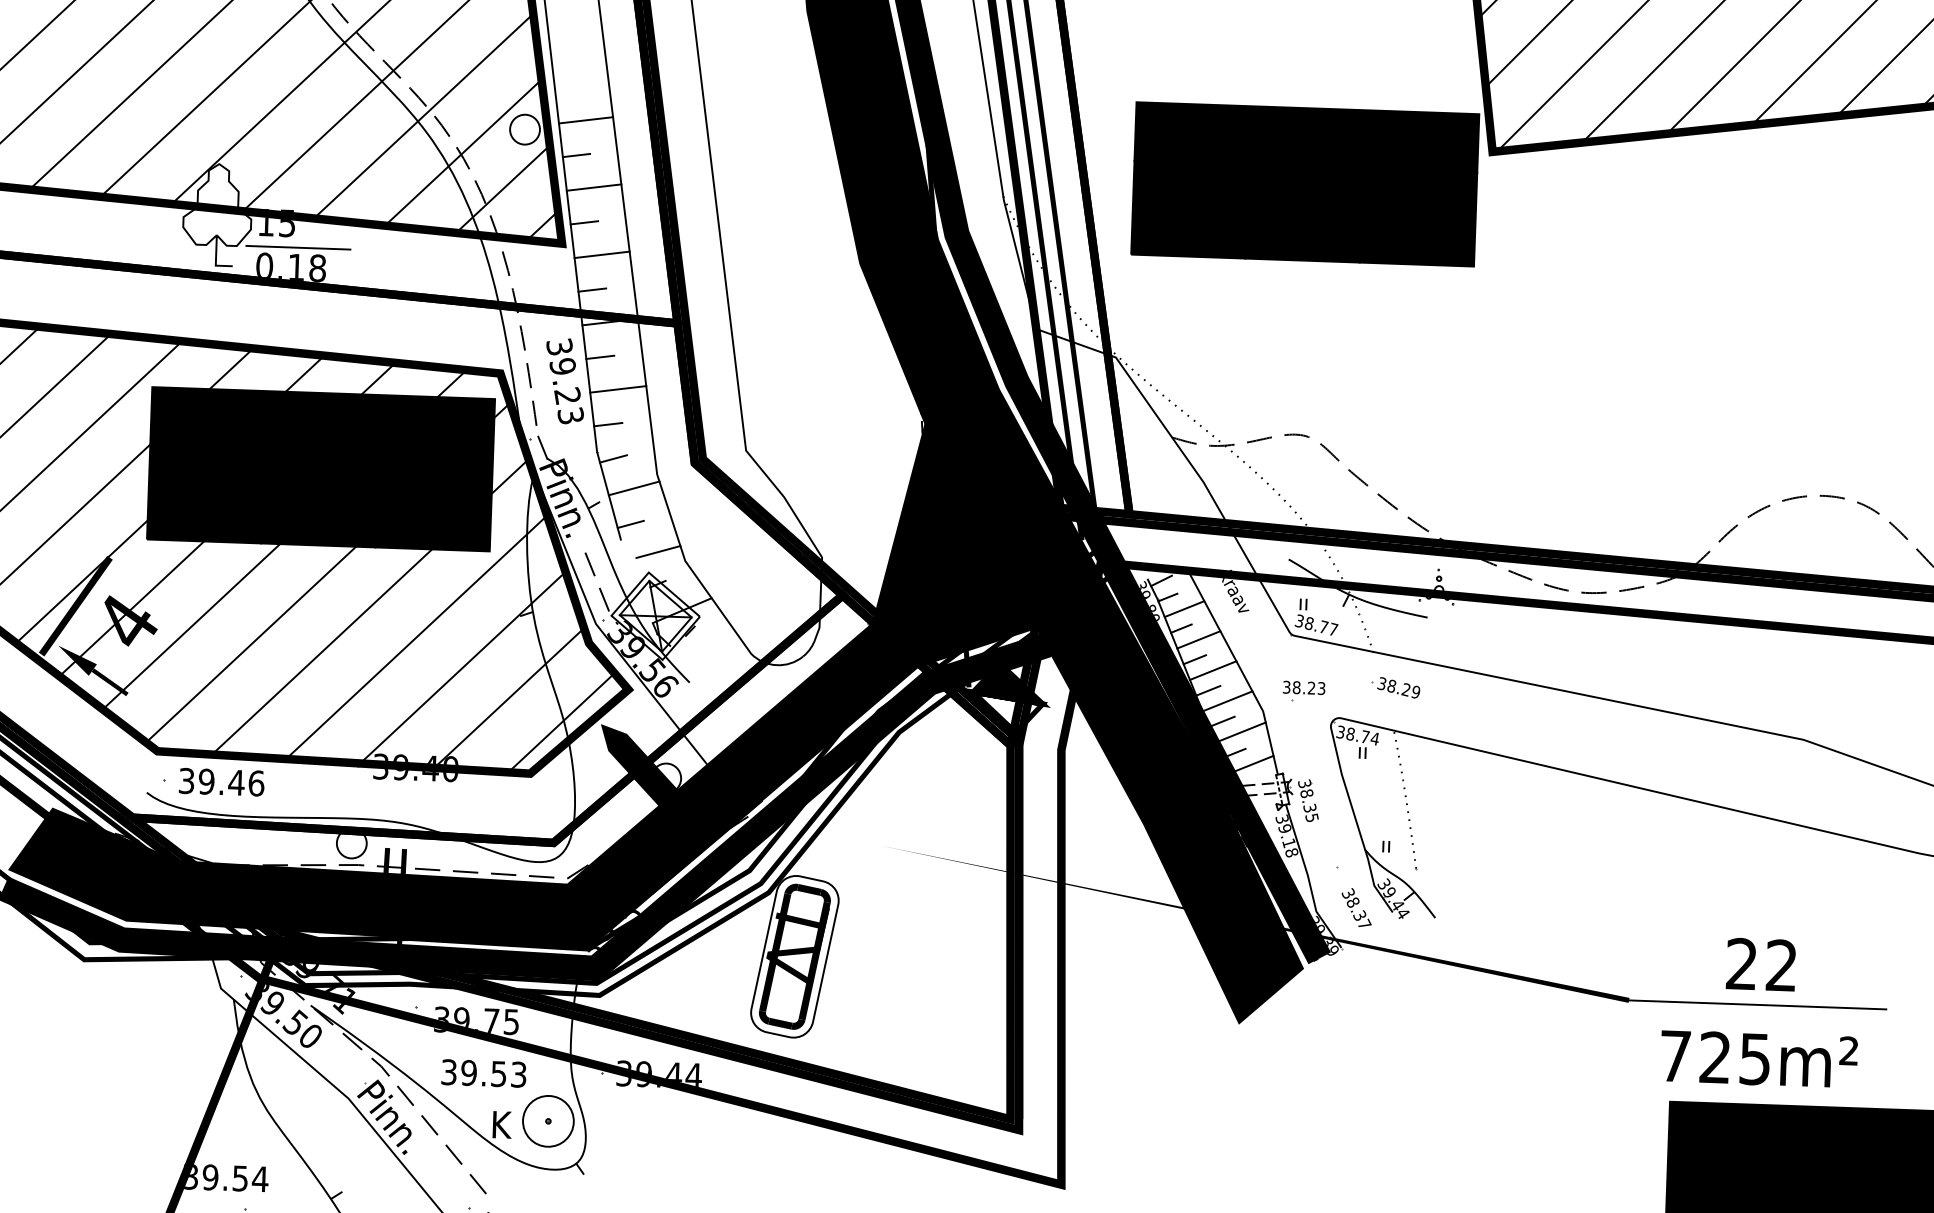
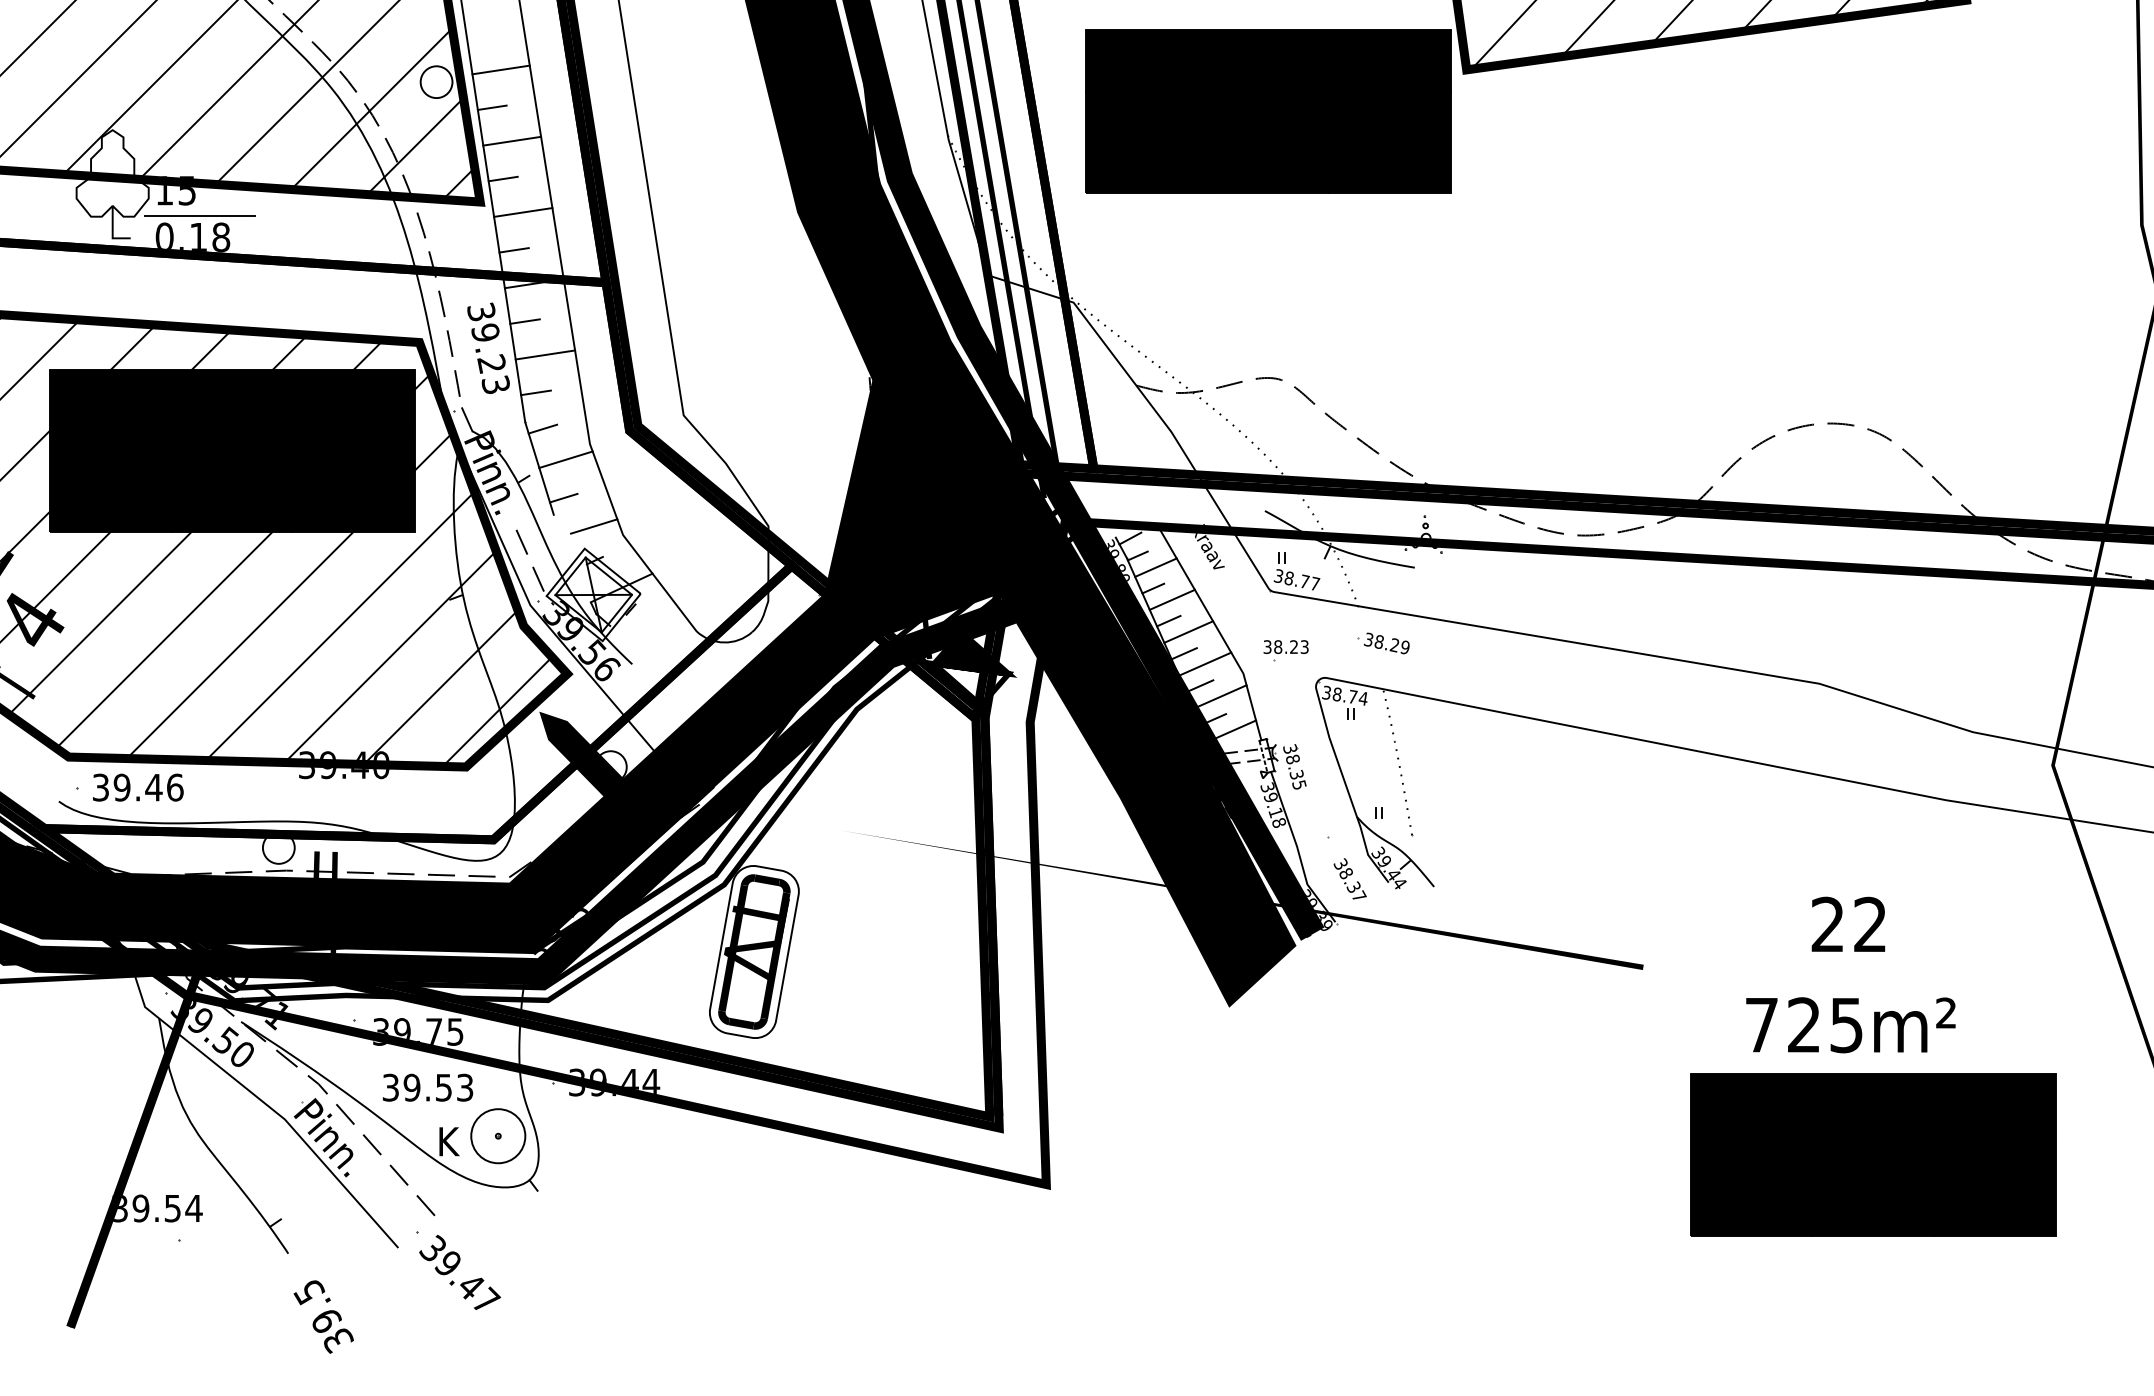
text: (1761, 963) -> (1848, 923), moved
line: (1757, 1004) -> (1780, 967), removed
text: (1758, 1059) -> (1850, 1025), moved

